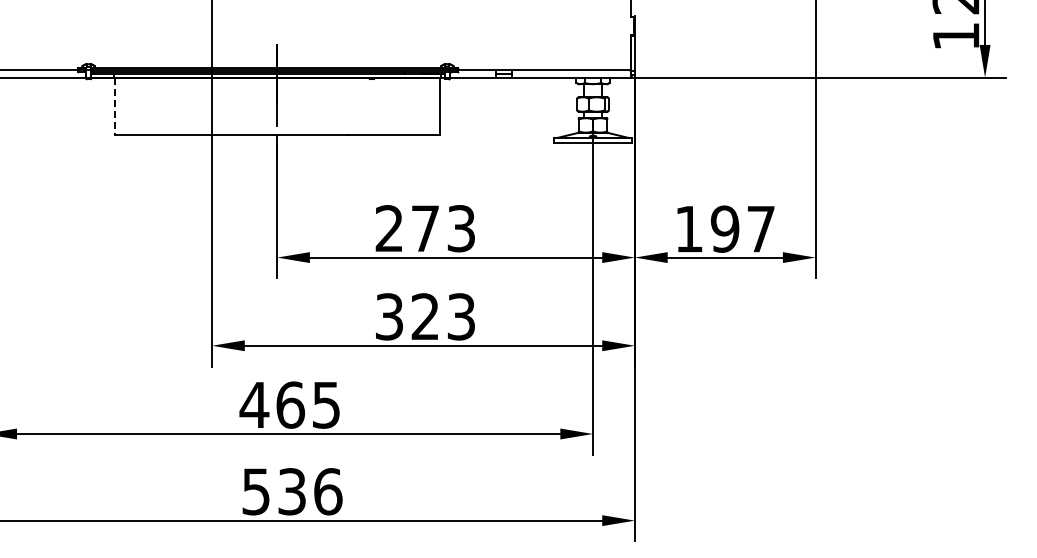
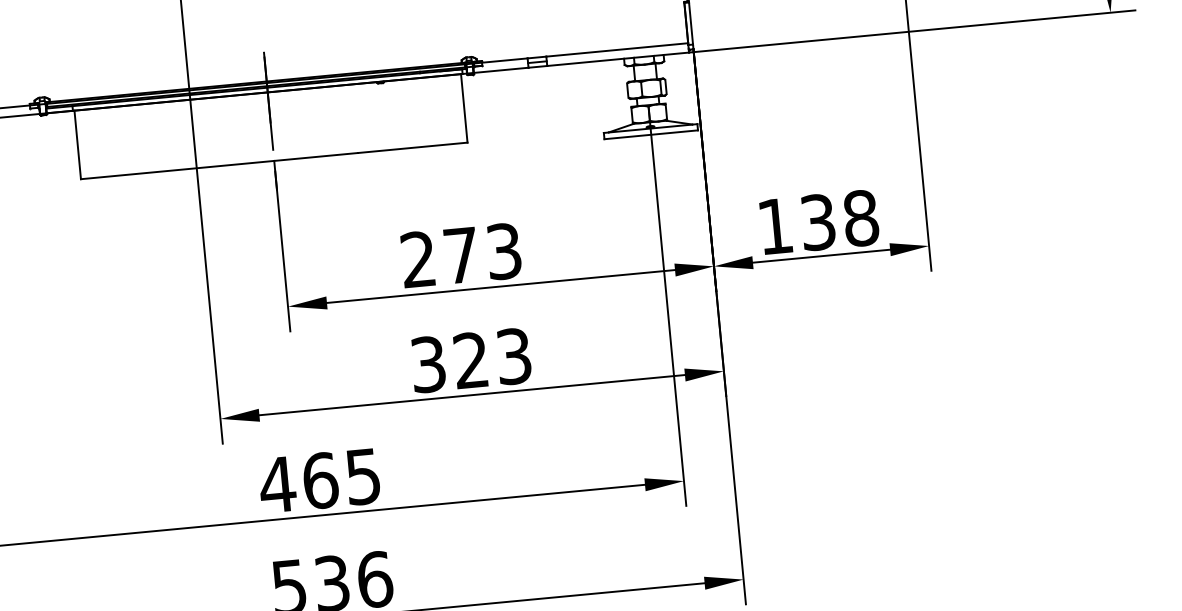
line: (114, 106) -> (77, 145), dashed -> solid
text: (742, 228) -> (838, 219), 197 -> 138

